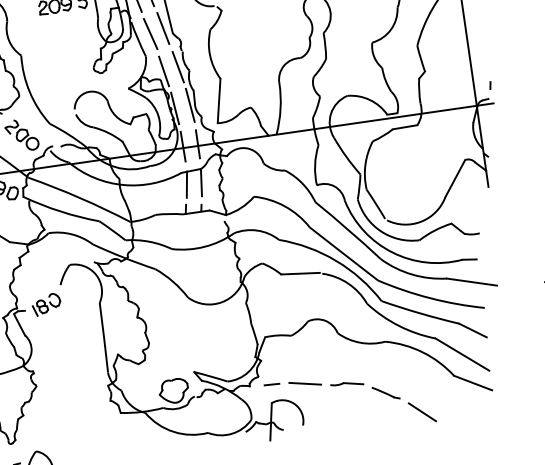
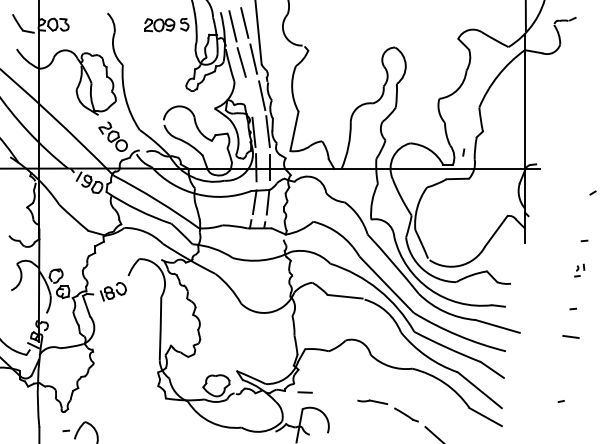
line: (163, 71) -> (248, 97), removed
line: (490, 85) -> (463, 152), moved
line: (305, 383) -> (335, 395), removed

